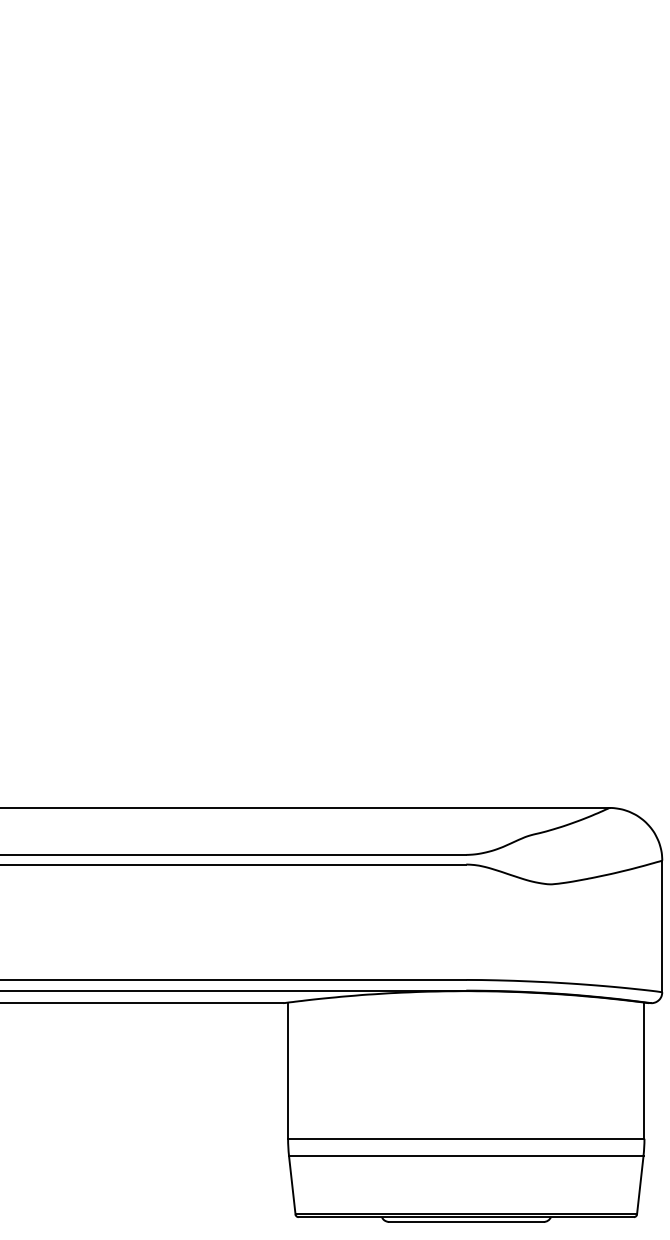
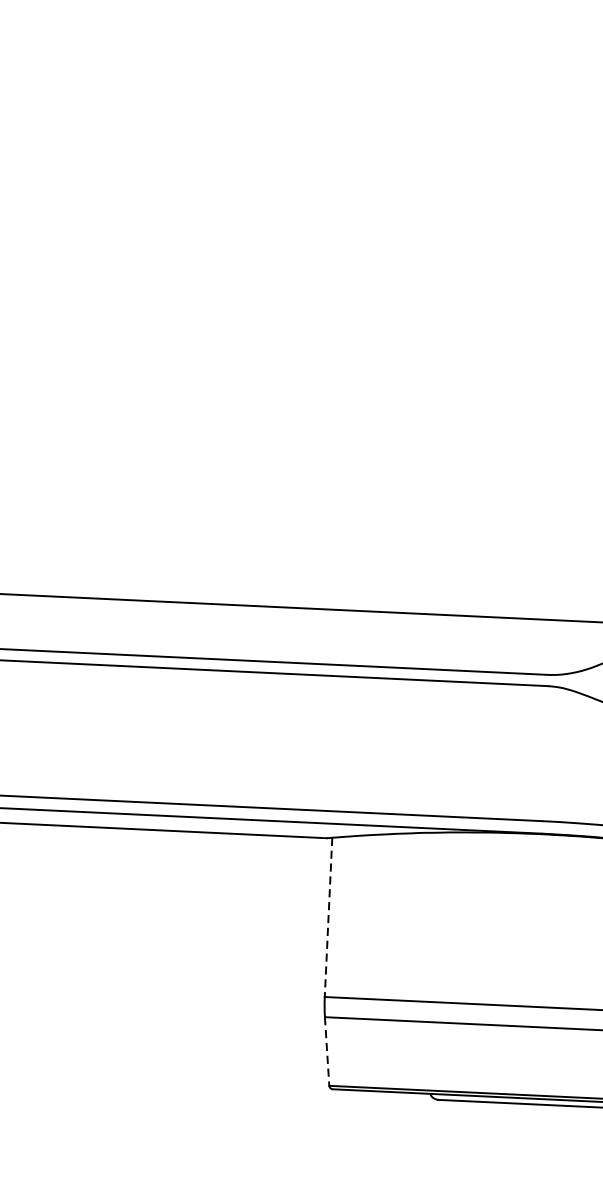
line: (288, 1071) -> (328, 918), solid -> dashed
line: (292, 1185) -> (327, 1051), solid -> dashed

